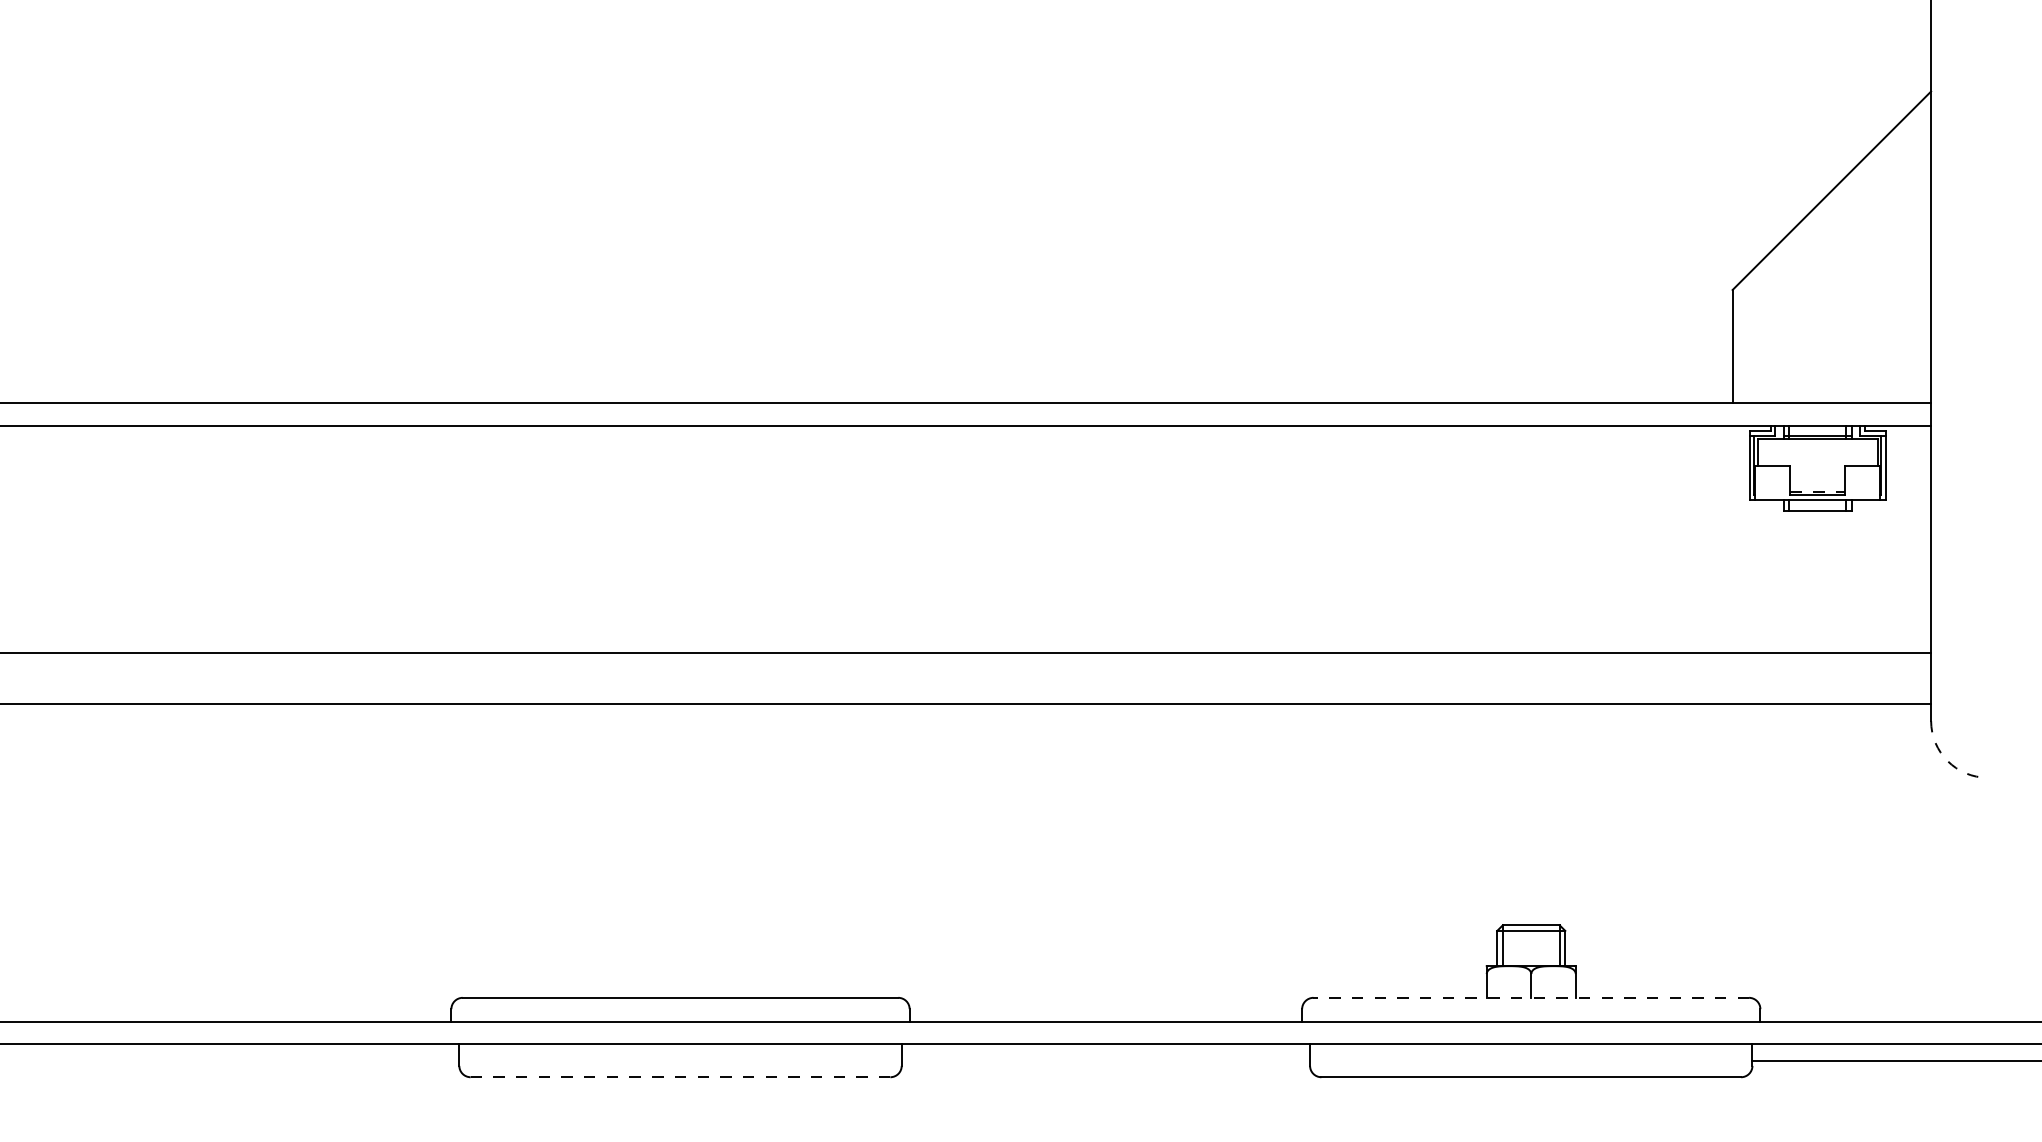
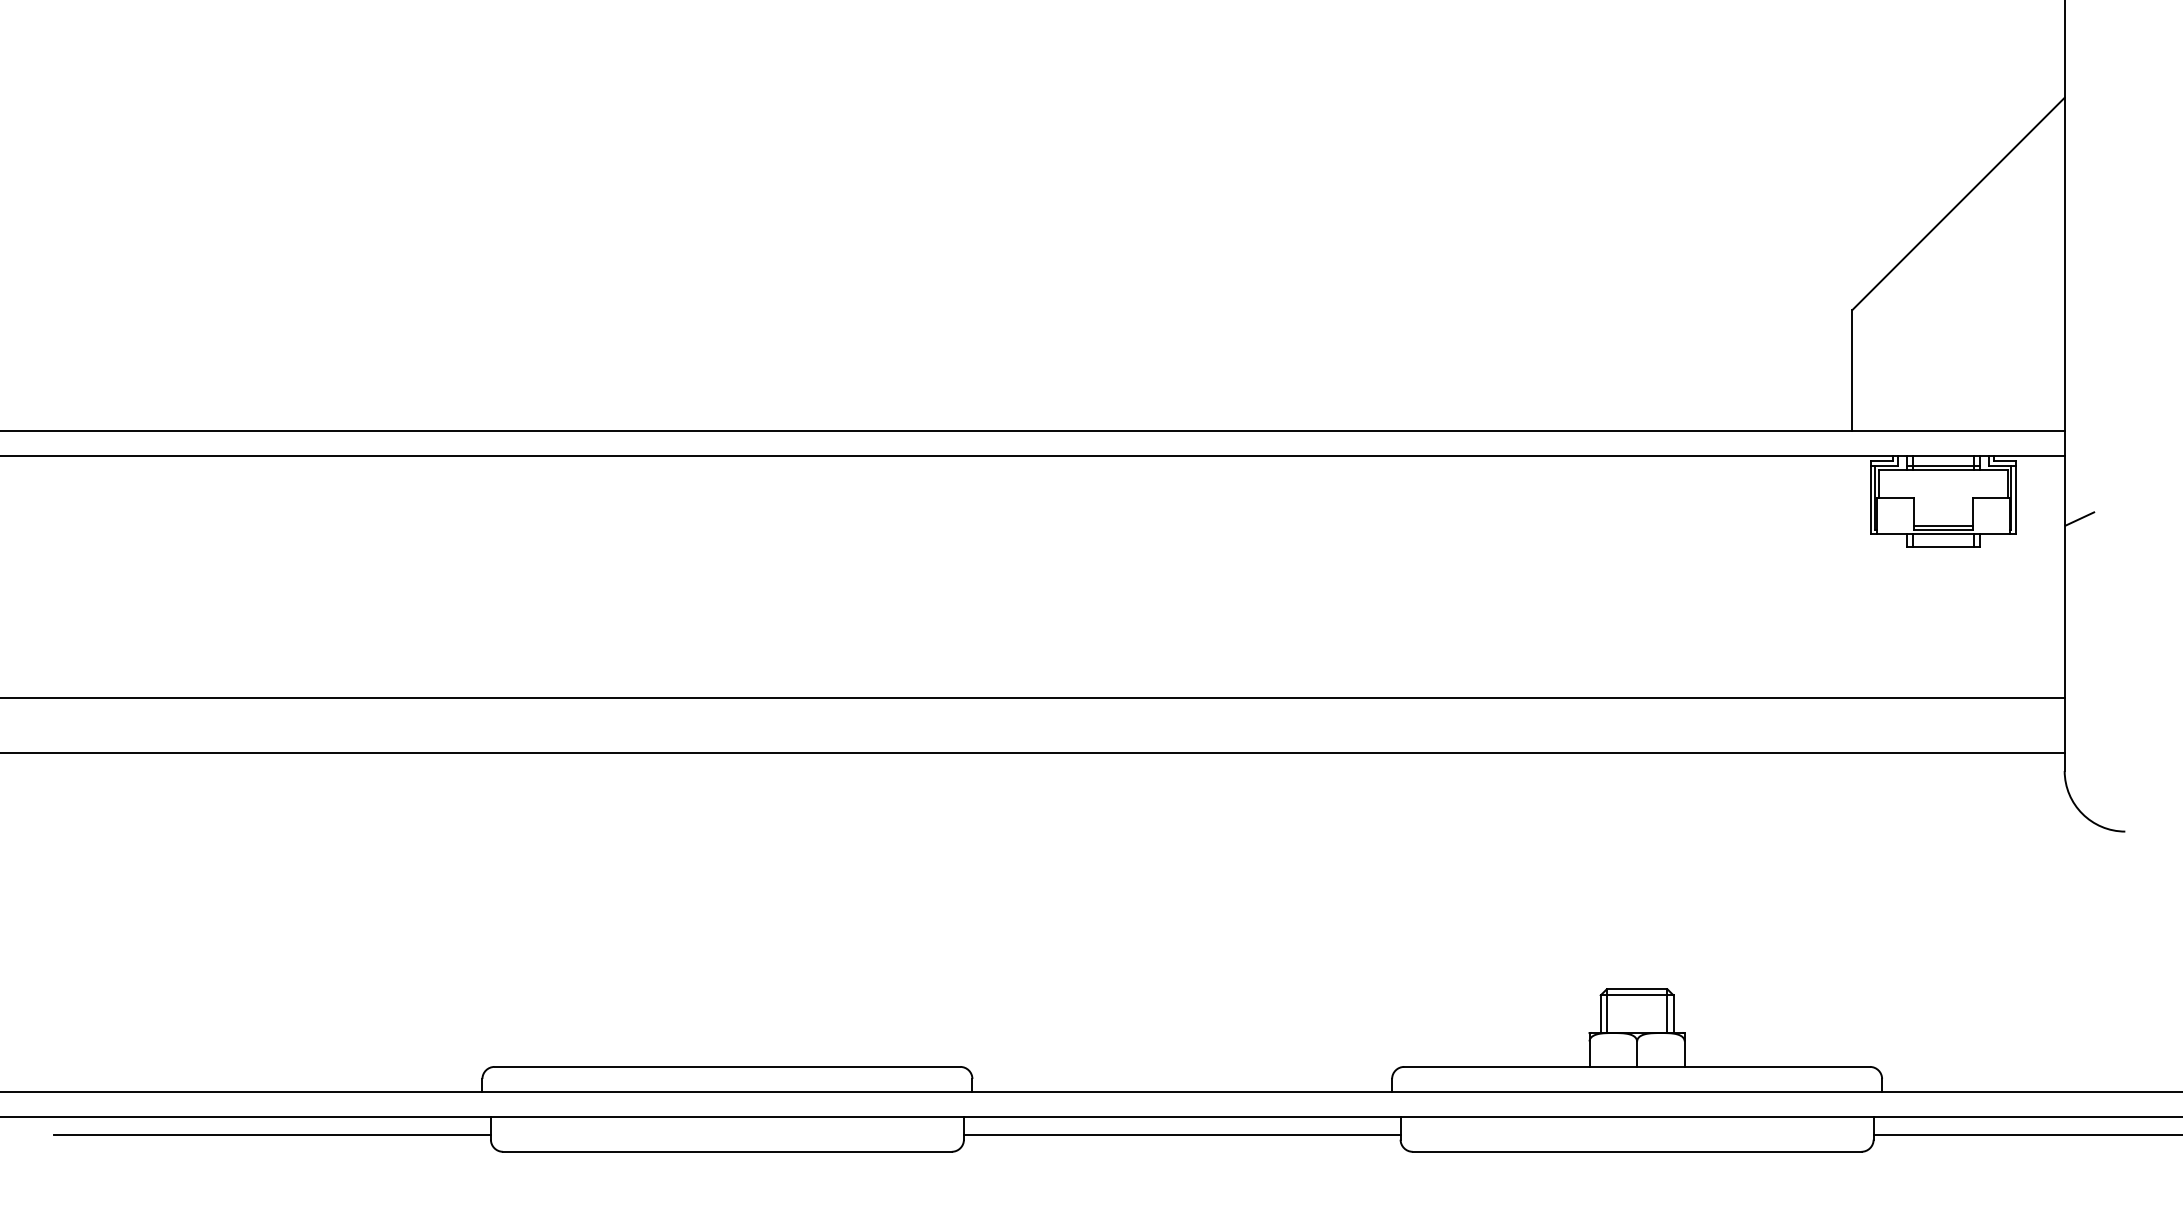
hatch: (1944, 484) -> (2079, 518), added
line: (1817, 491) -> (1943, 525), dashed -> solid
arc: (1947, 760) -> (2082, 813), dashed -> solid
line: (1531, 997) -> (1637, 1066), dashed -> solid
line: (255, 1061) -> (272, 1134), added
line: (1105, 1061) -> (1181, 1134), added
line: (679, 1076) -> (726, 1151), dashed -> solid

